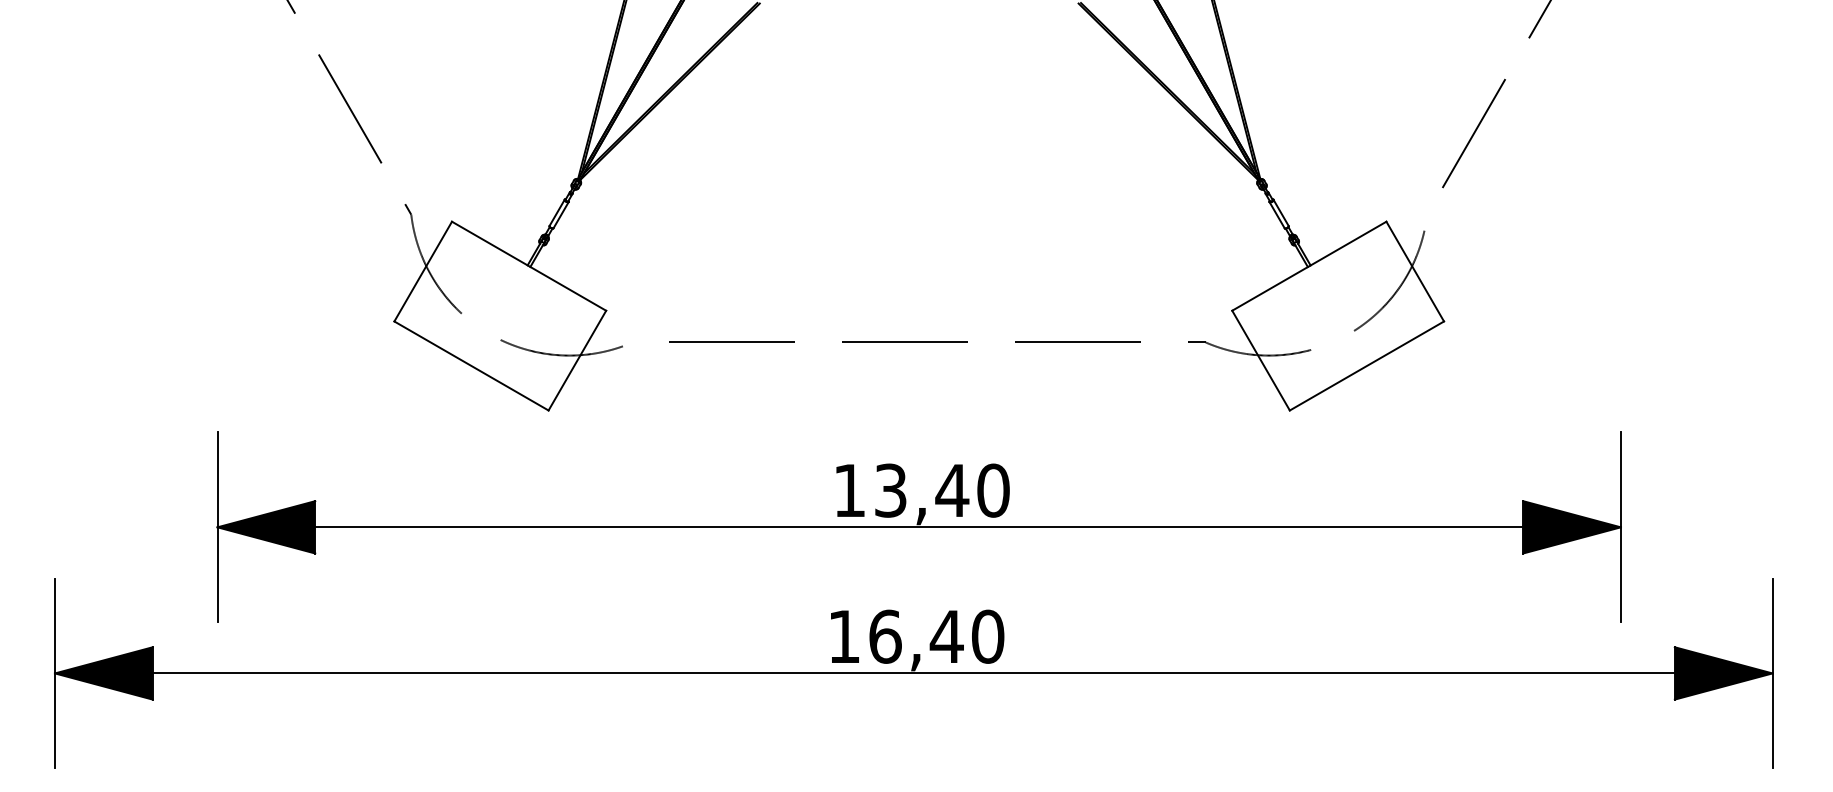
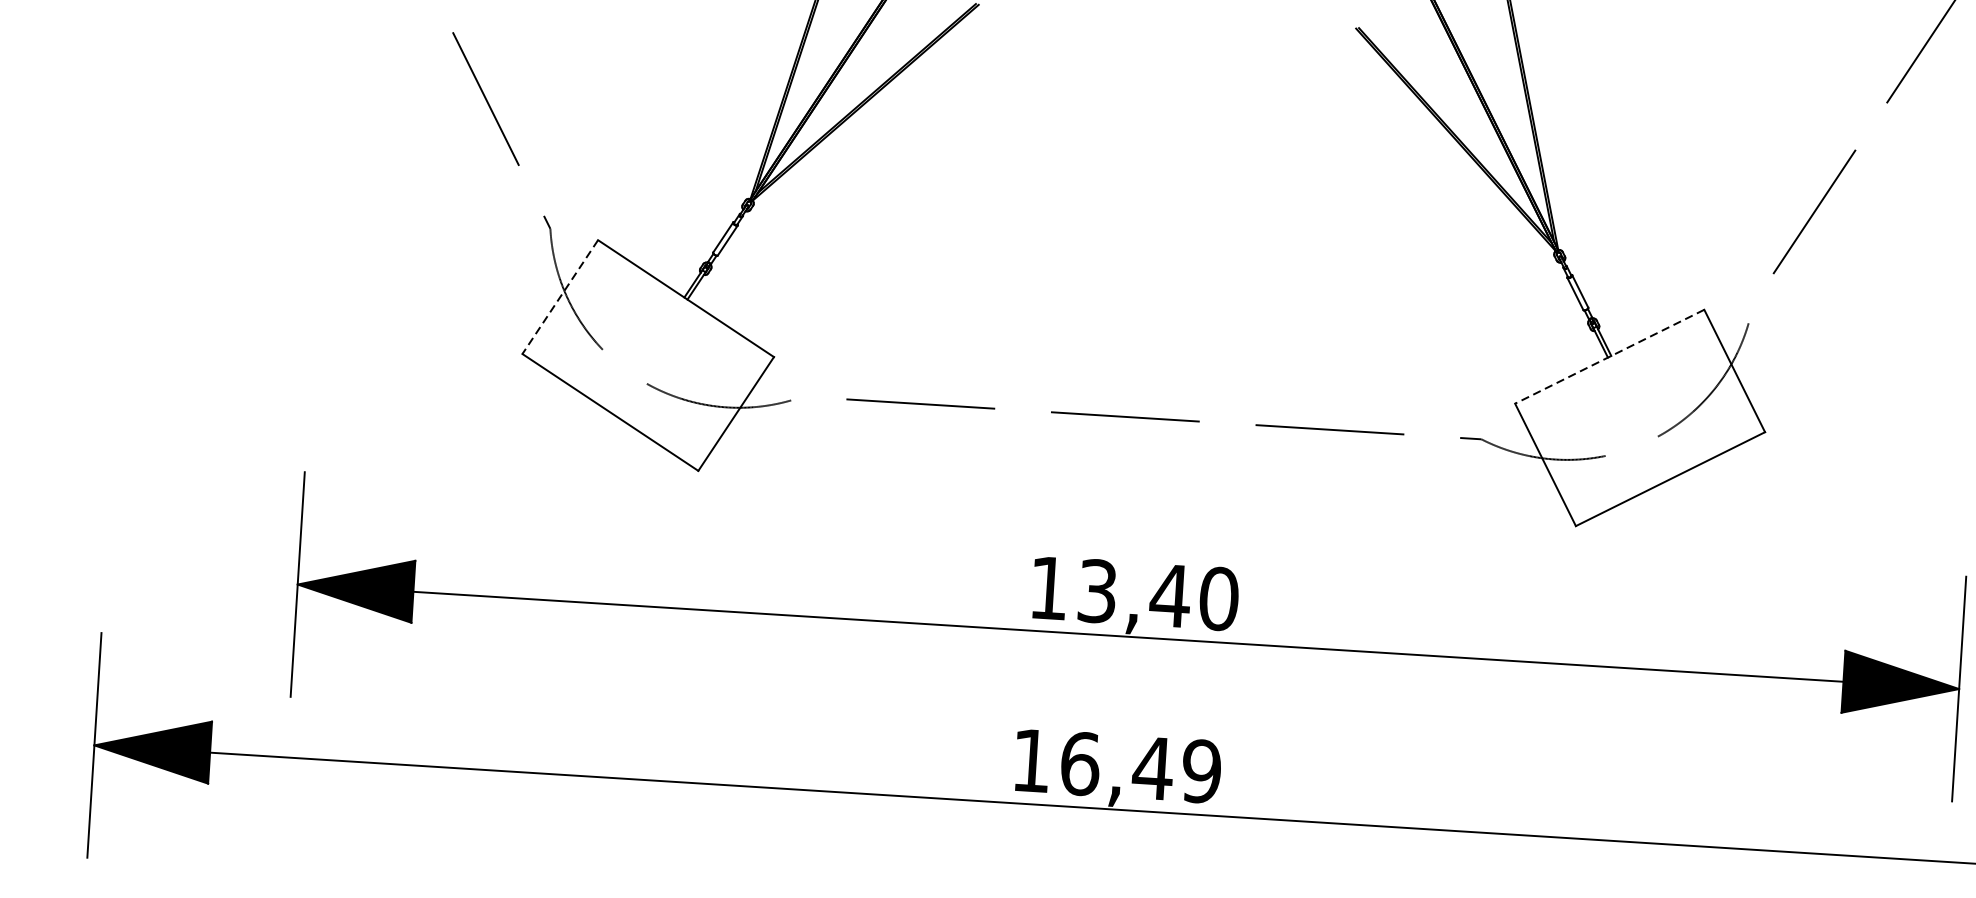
line: (1308, 266) -> (1608, 357), solid -> dashed
line: (423, 271) -> (560, 297), solid -> dashed
text: (987, 636) -> (1201, 771), 16,40 -> 16,49

